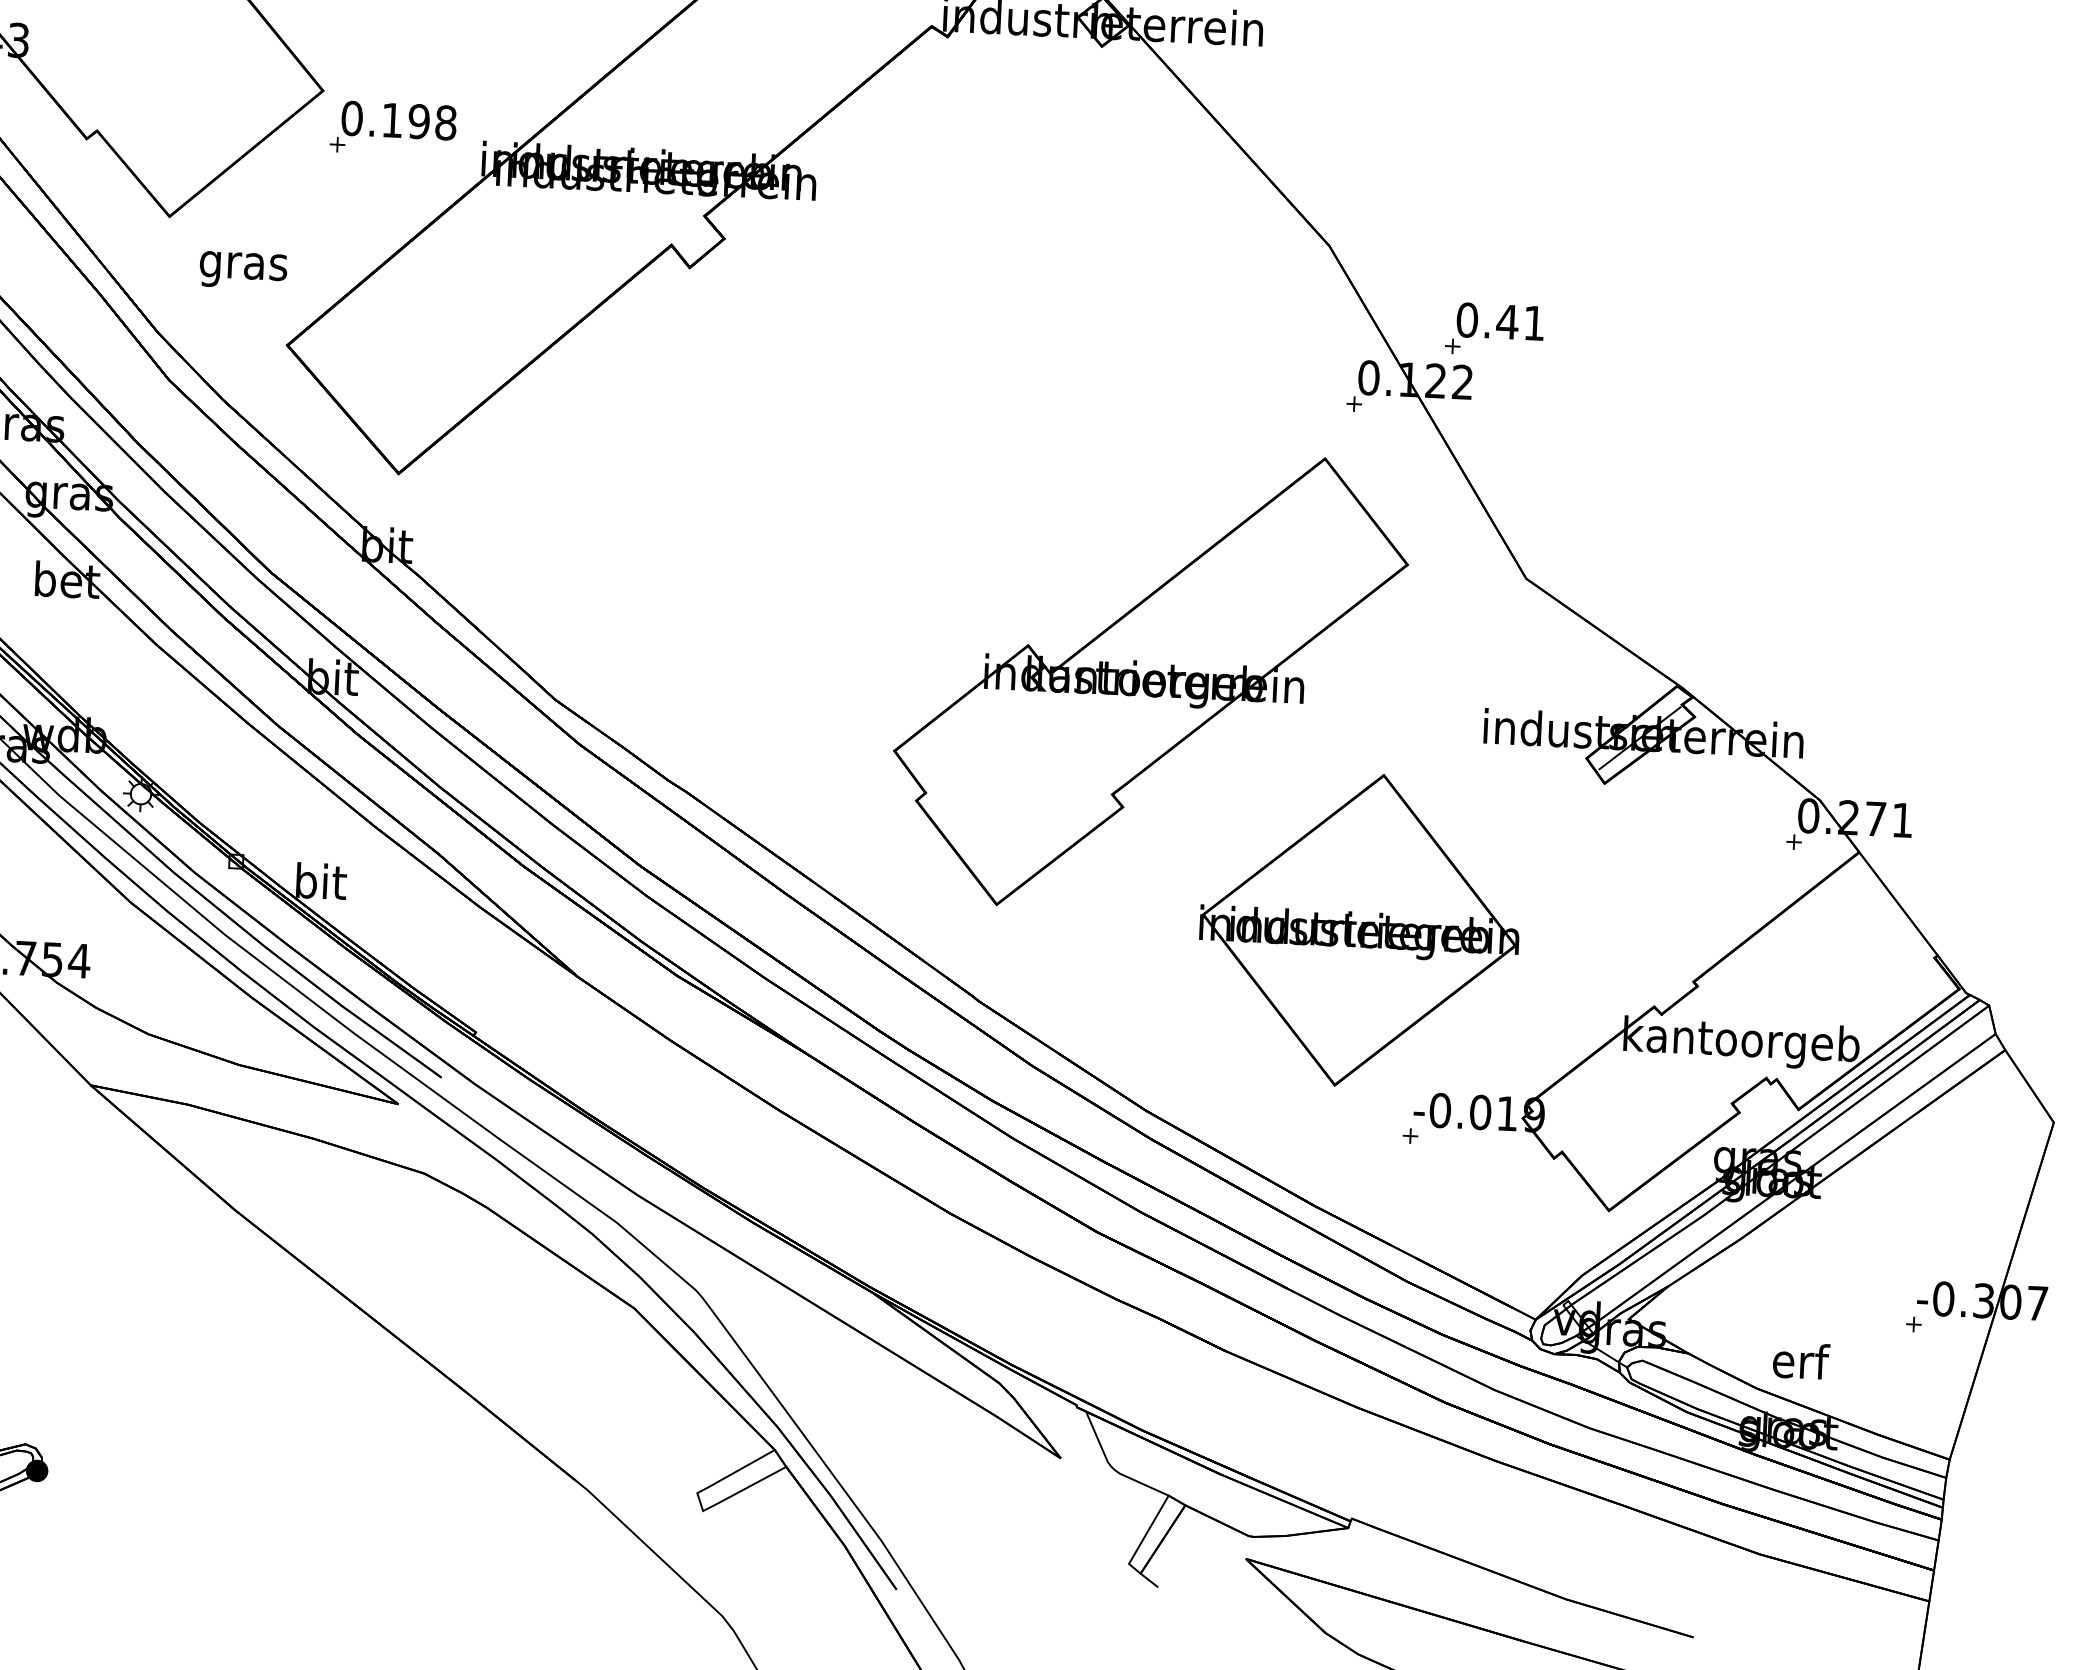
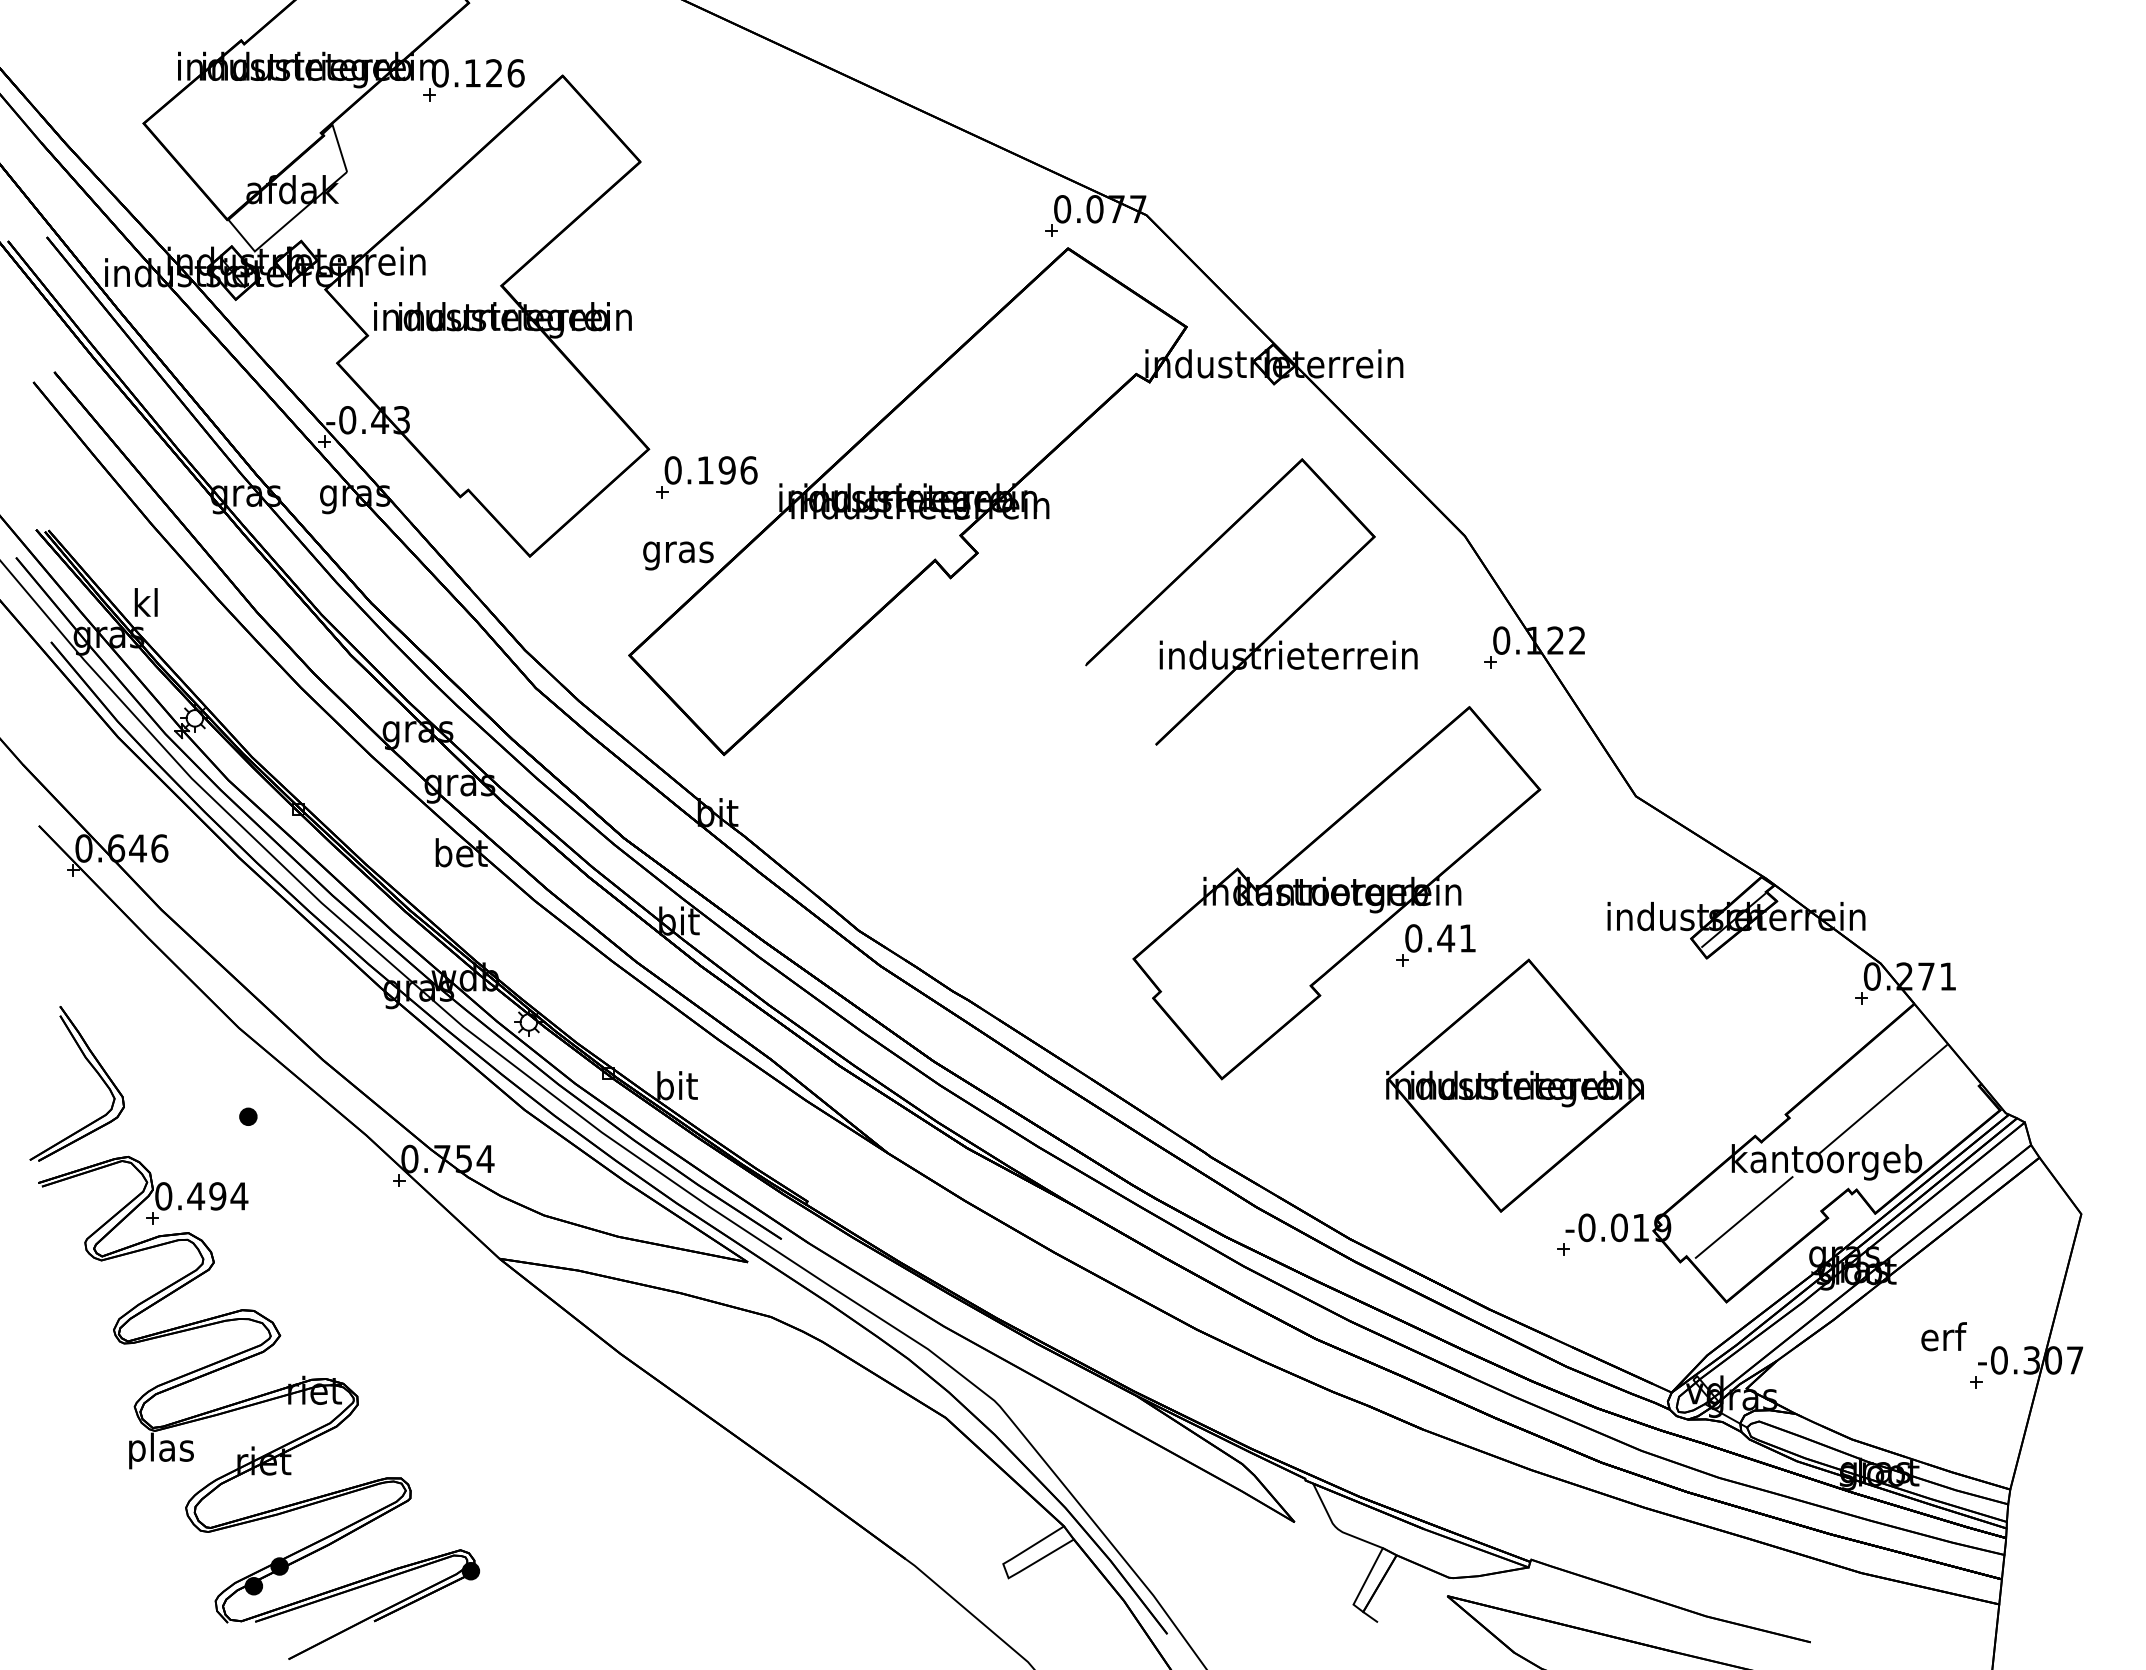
text: (445, 123) -> (748, 470), 0.198 -> 0.196
text: (243, 270) -> (678, 555), moved
part: (1493, 330) -> (1435, 945), moved
part: (1091, 348) -> (1277, 627), added
line: (1814, 968) -> (1882, 1099), added
line: (1634, 1106) -> (1743, 1217), added
text: (1800, 1360) -> (1943, 1336), moved

